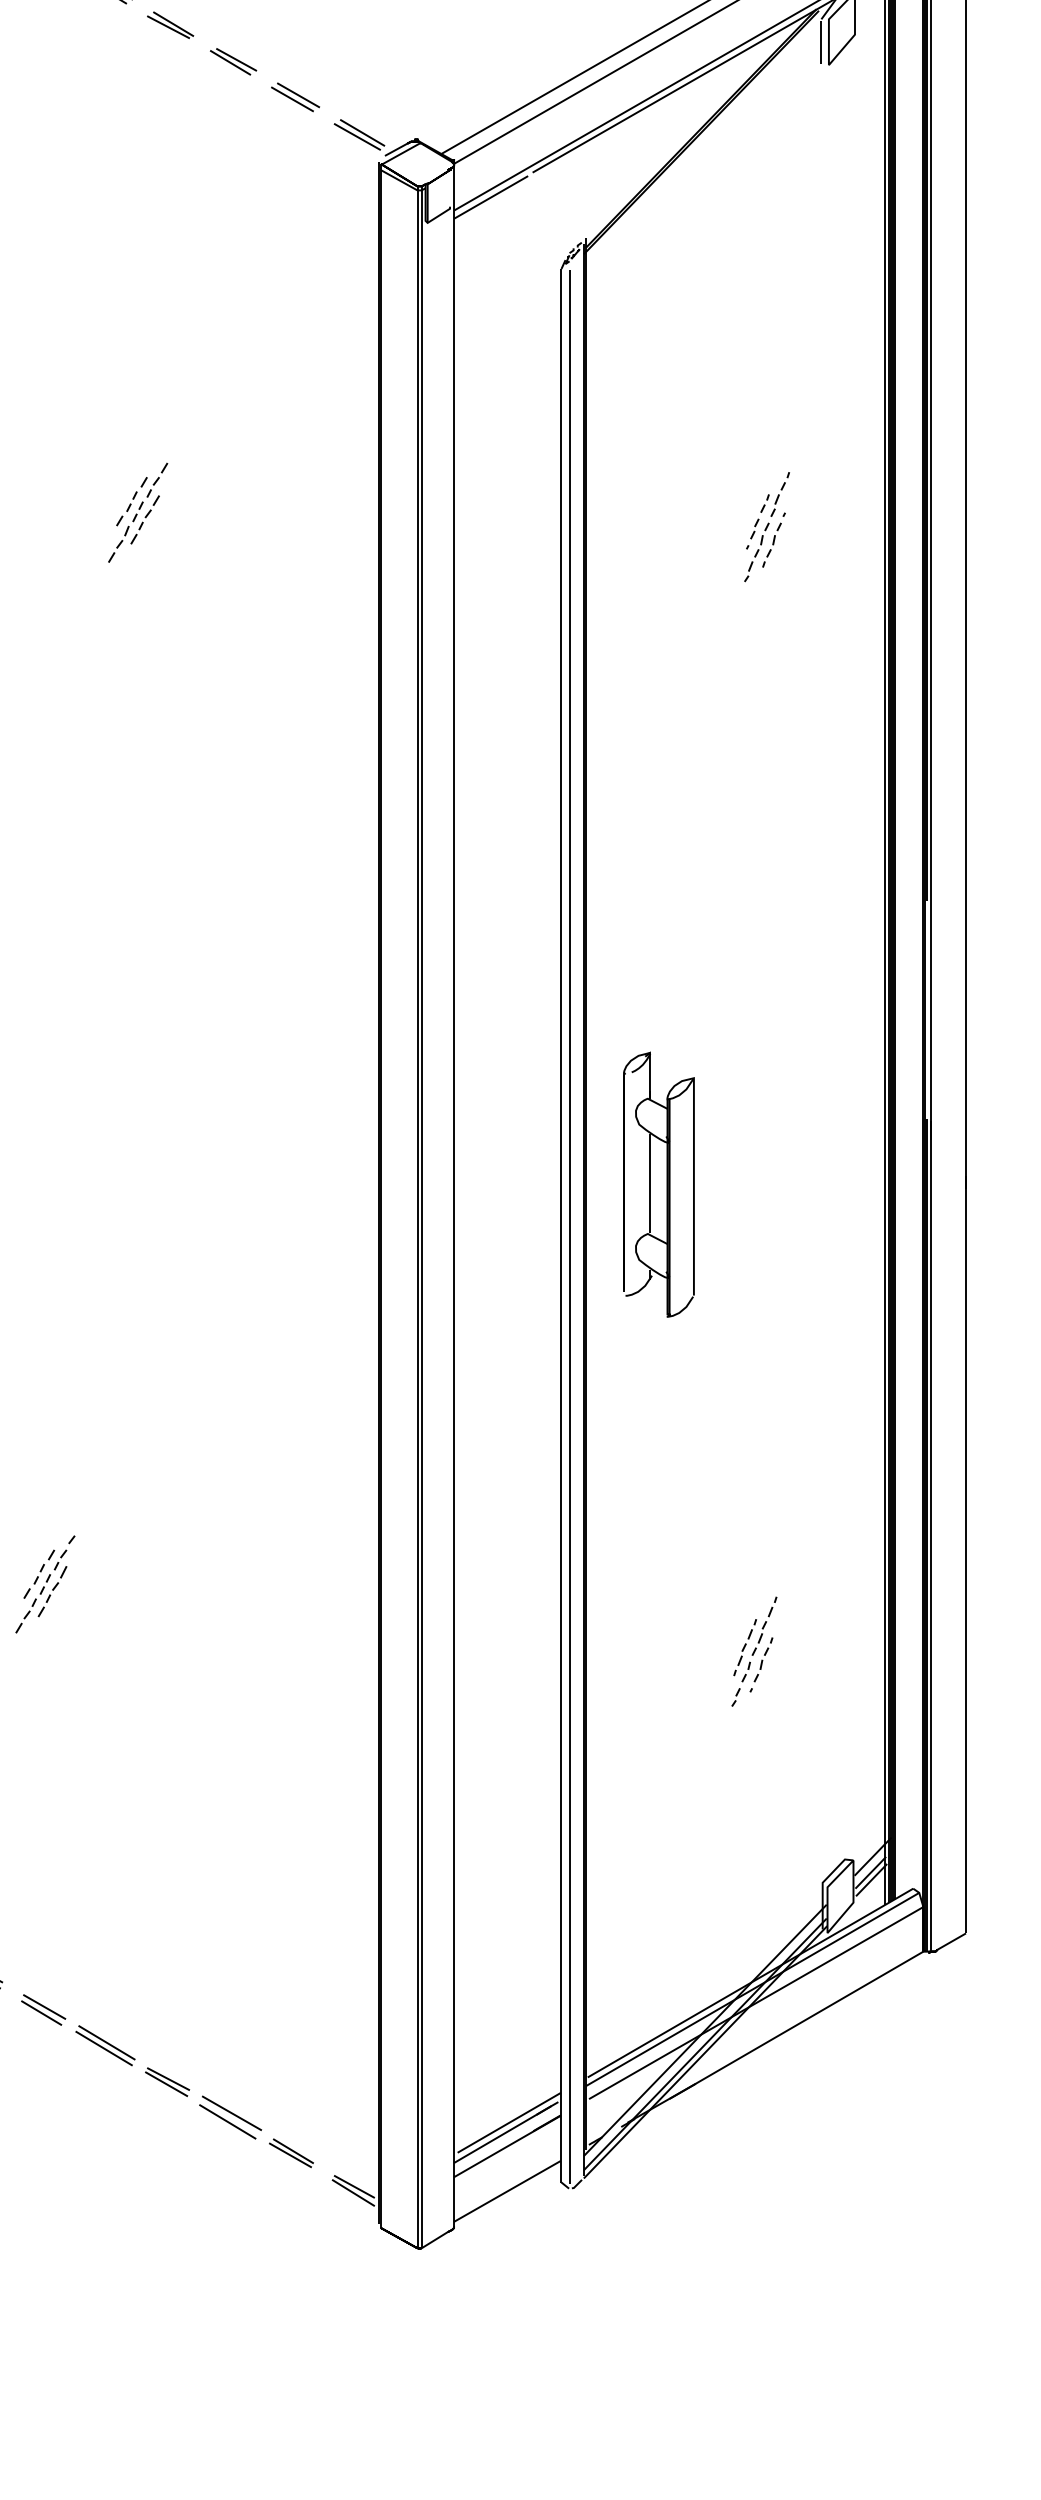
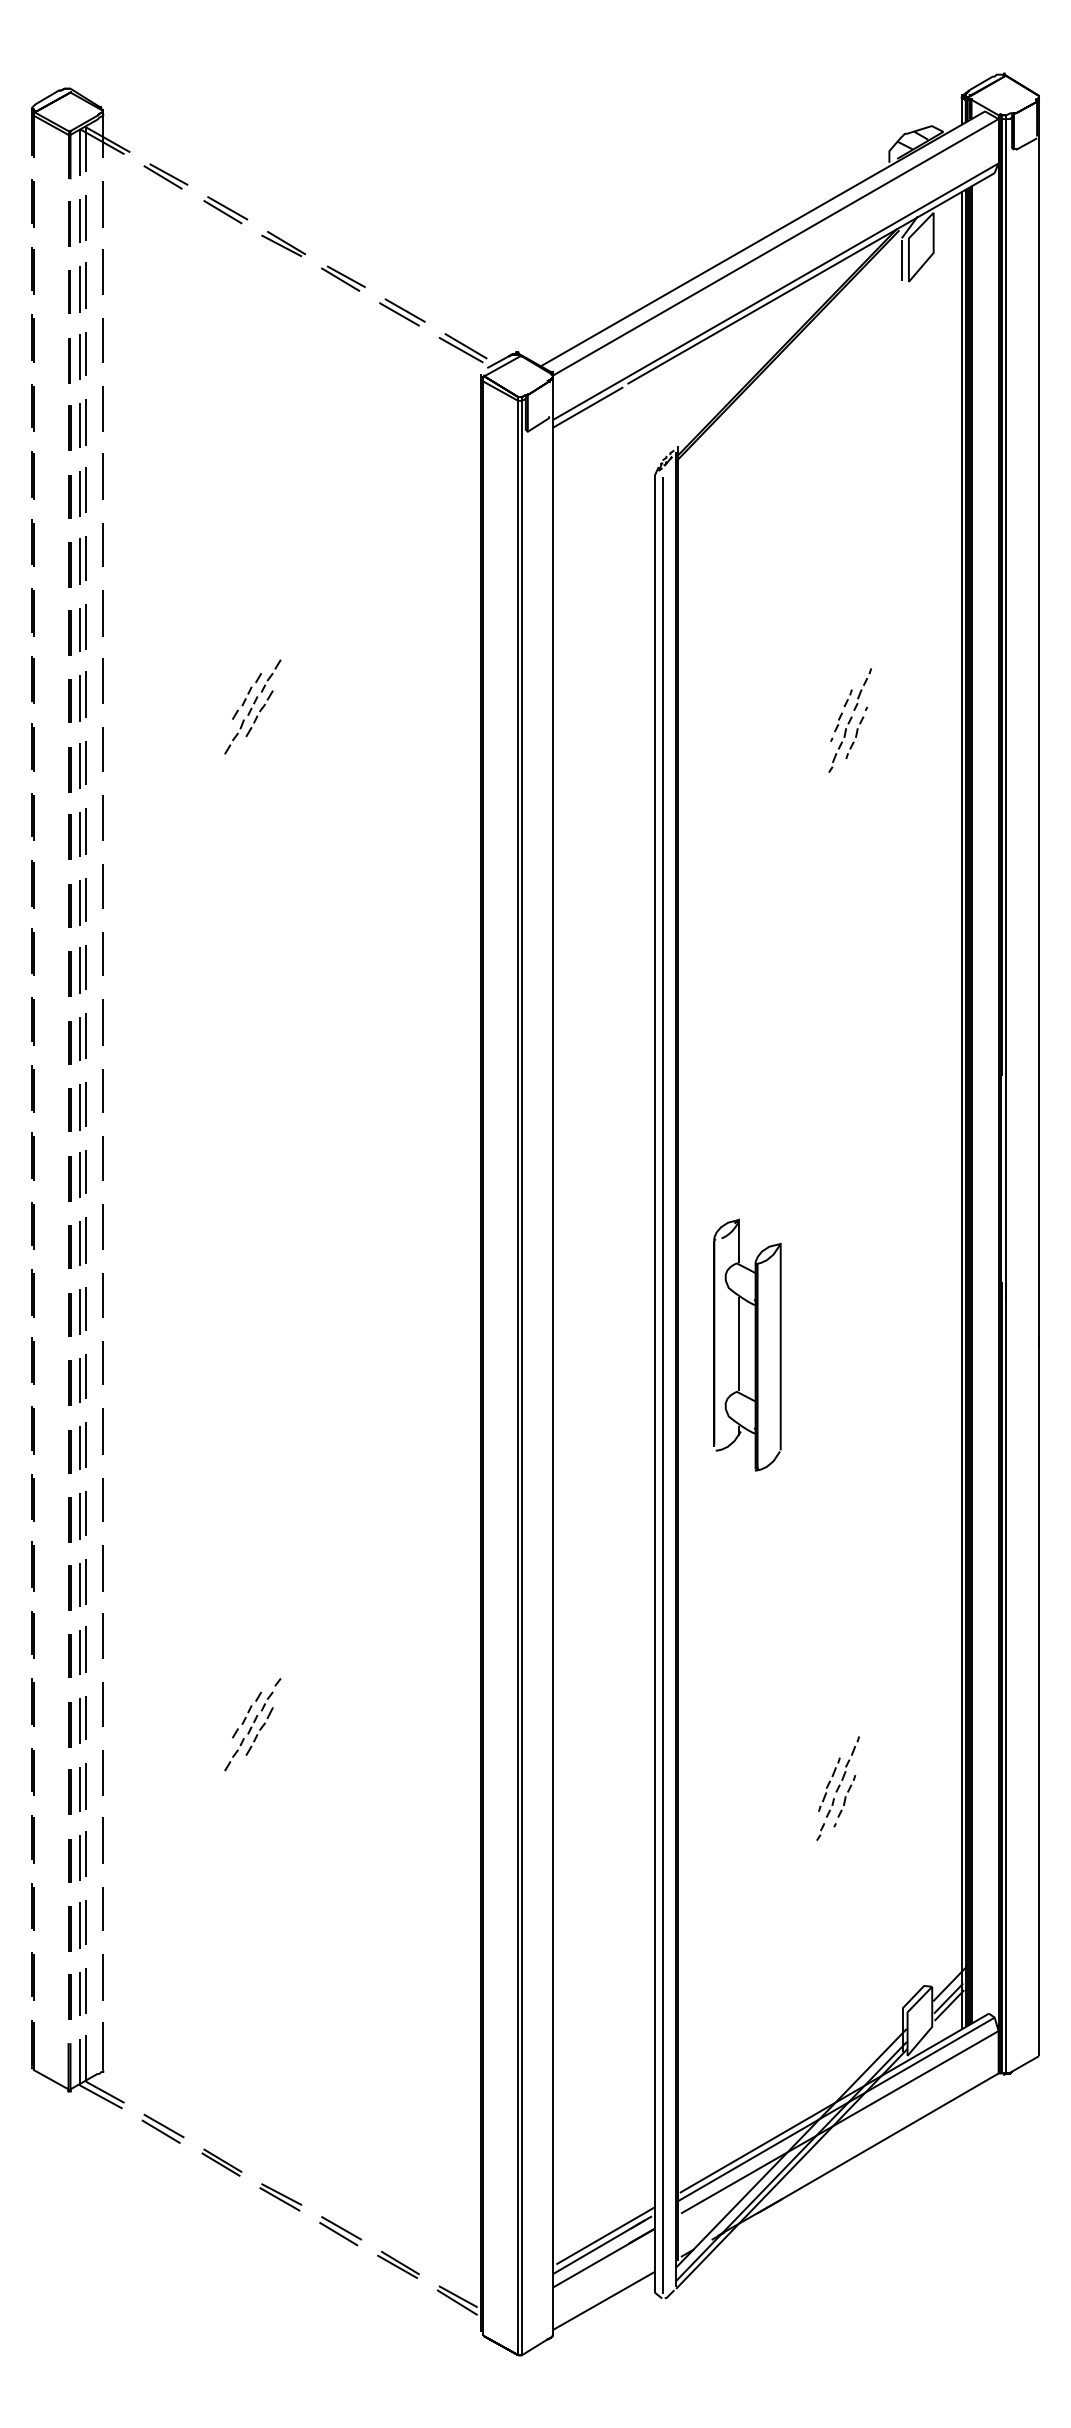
part: (45, 1584) -> (252, 1724), moved
part: (105, 2045) -> (221, 2162), size x0.71
part: (230, 2118) -> (340, 2231), size x0.71

